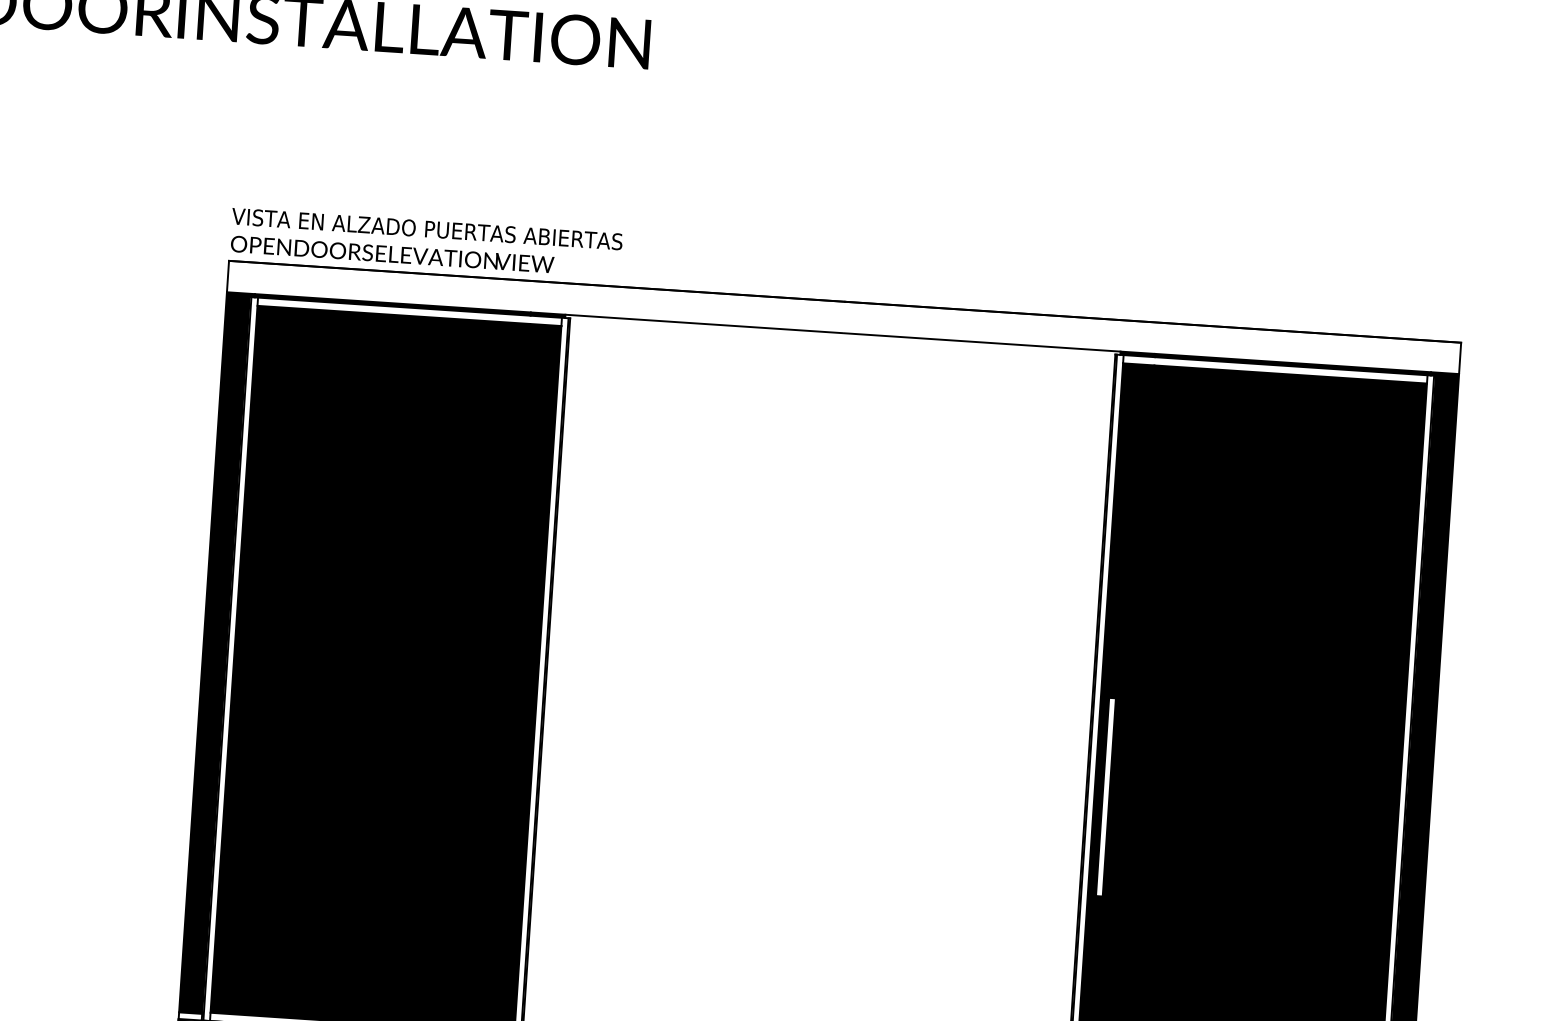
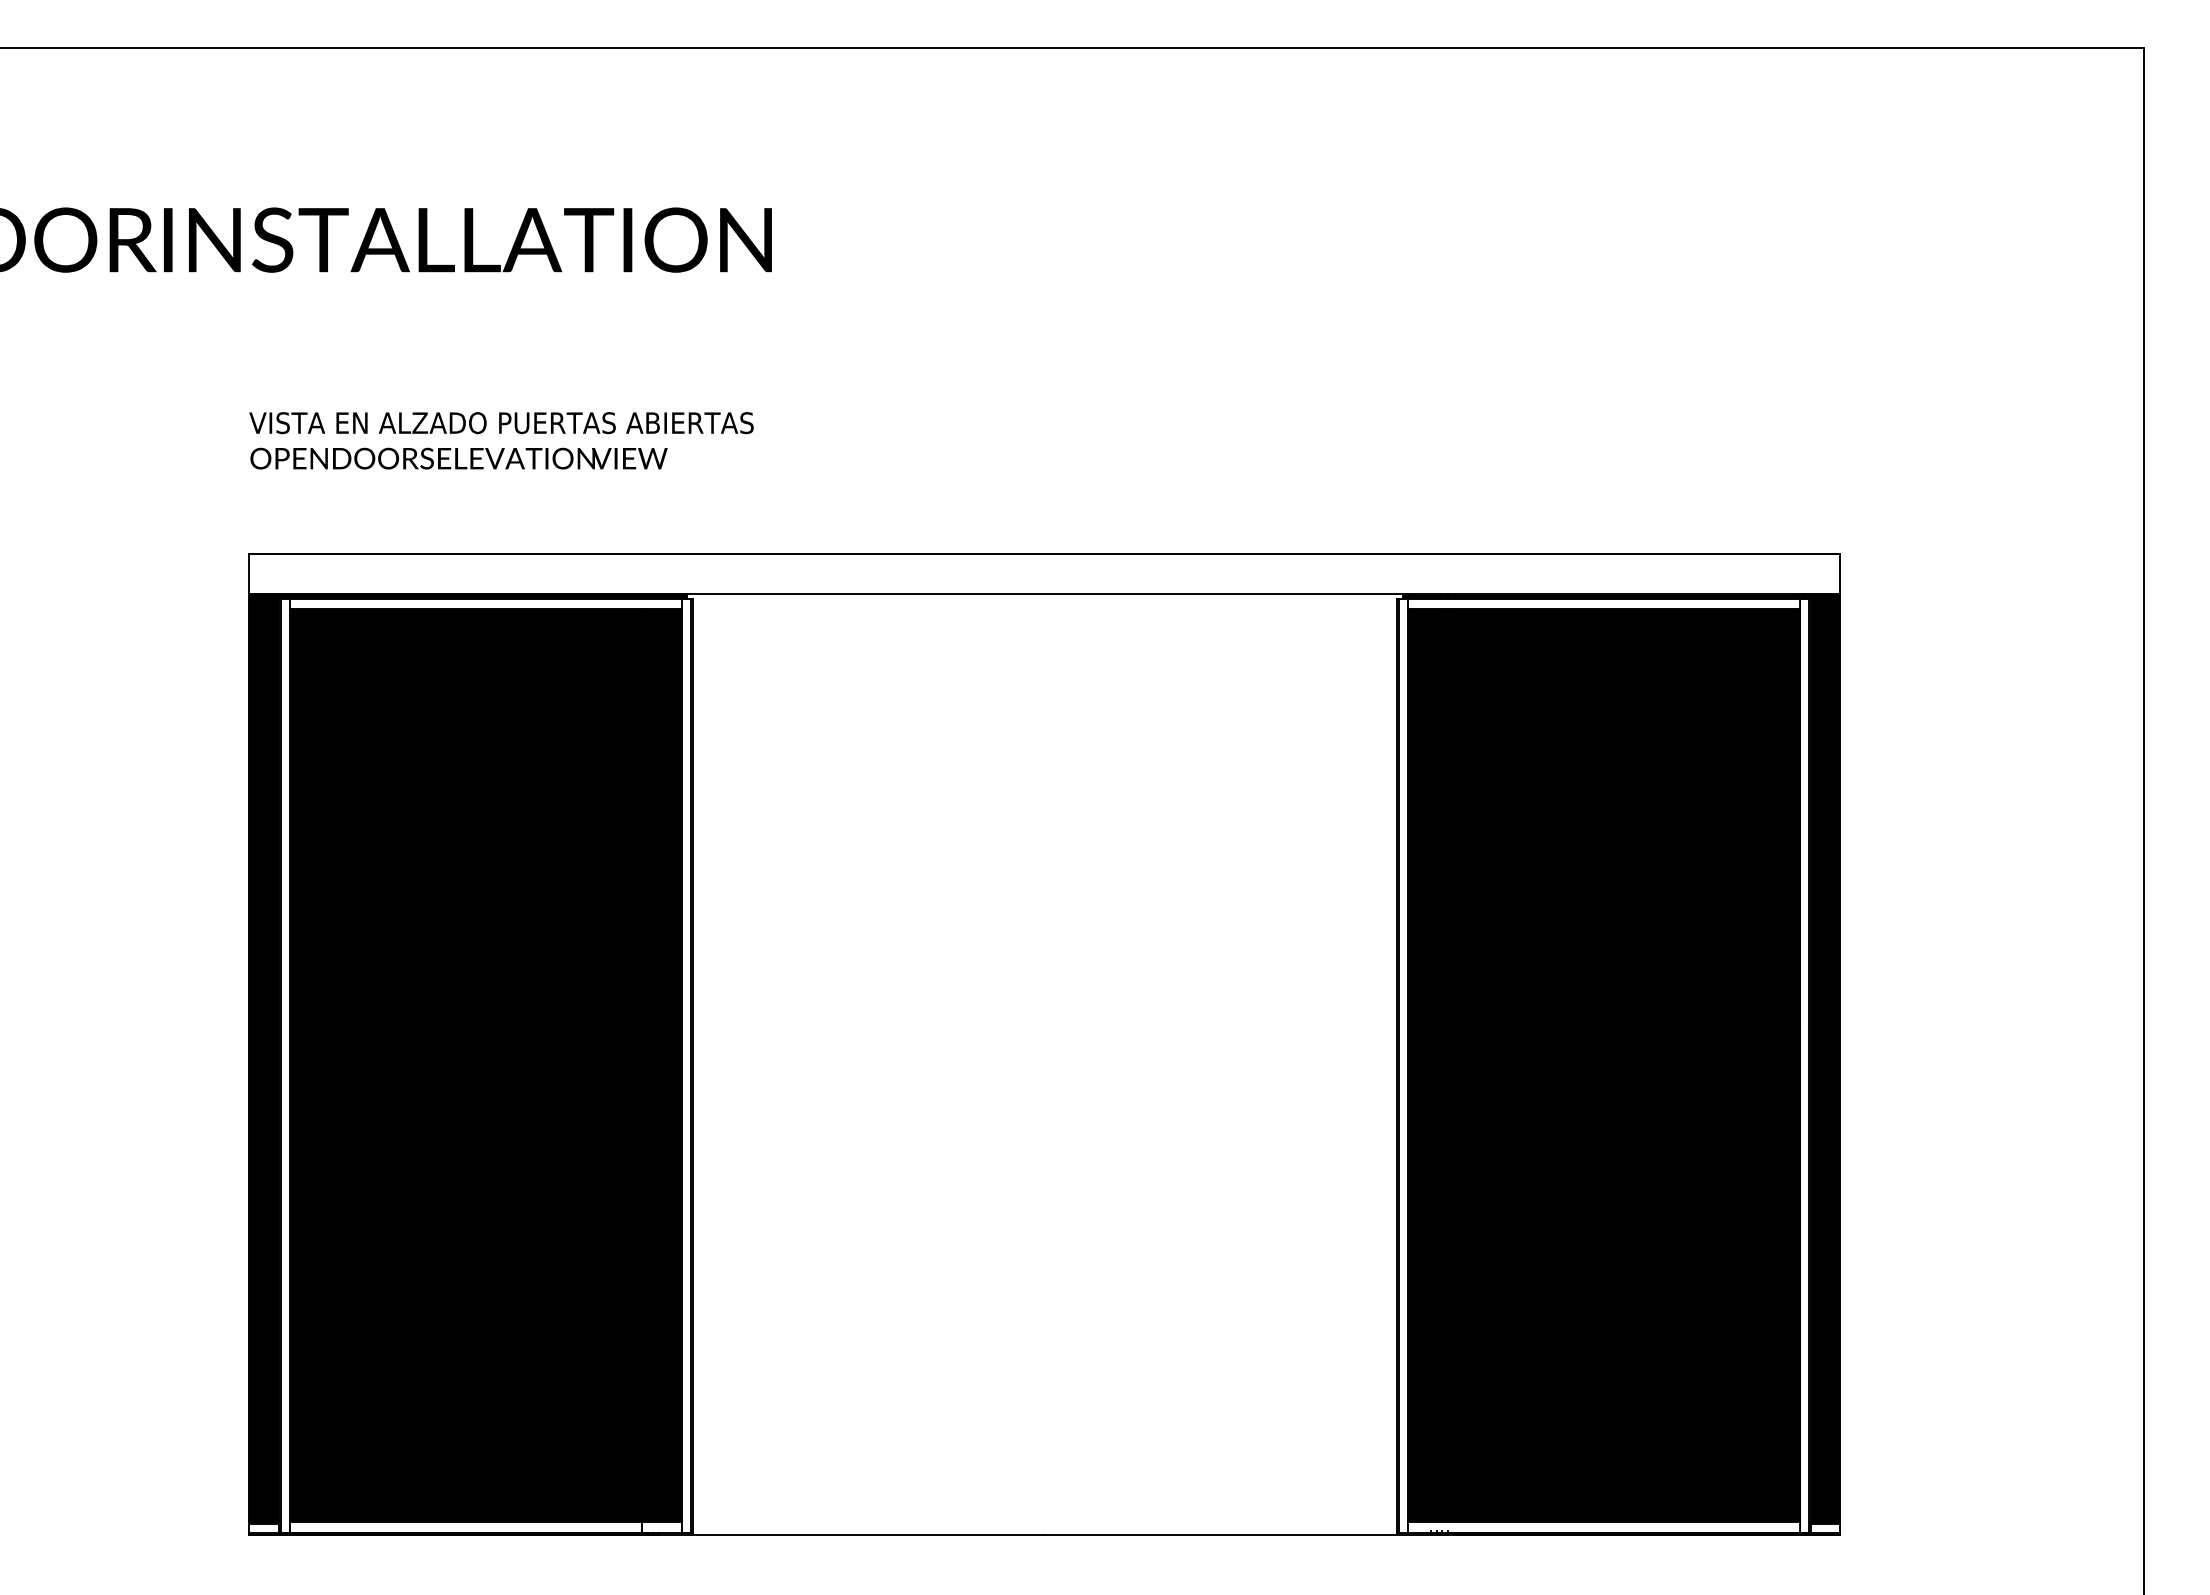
text: (426, 242) -> (501, 440), moved
fill: (1105, 797) -> (1422, 1168), added

